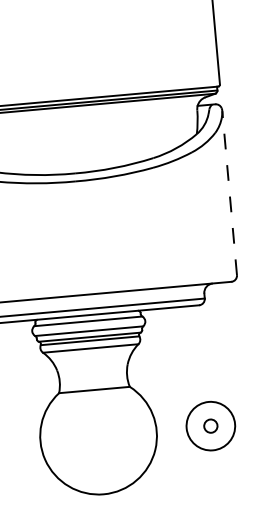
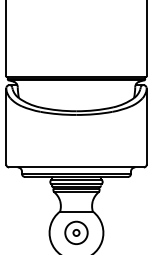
line: (229, 192) -> (146, 126), dashed -> solid
part: (210, 425) -> (76, 232), moved

